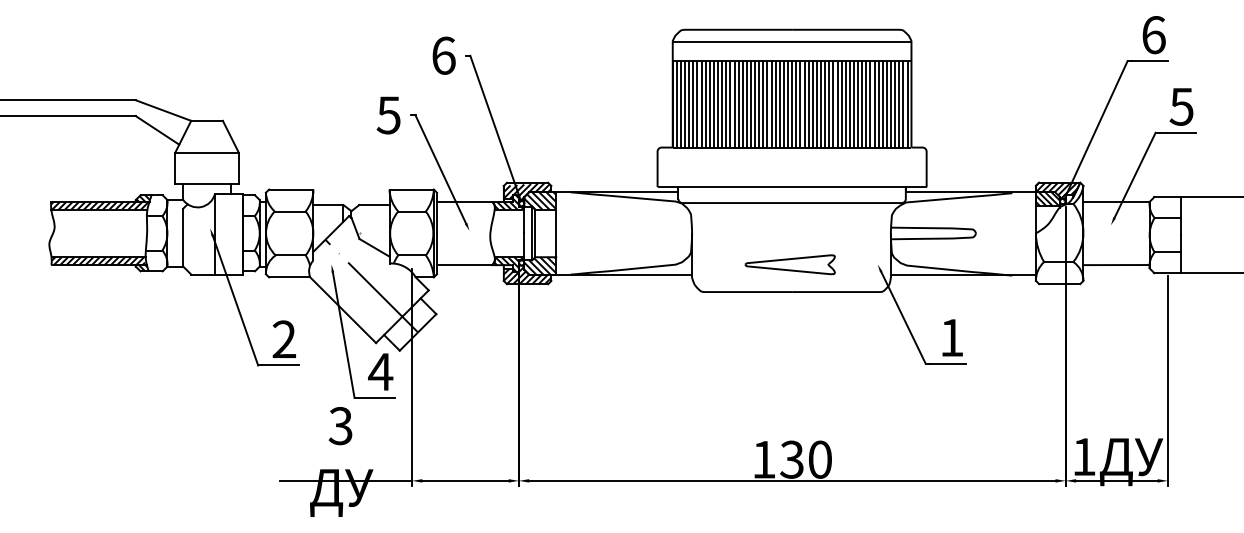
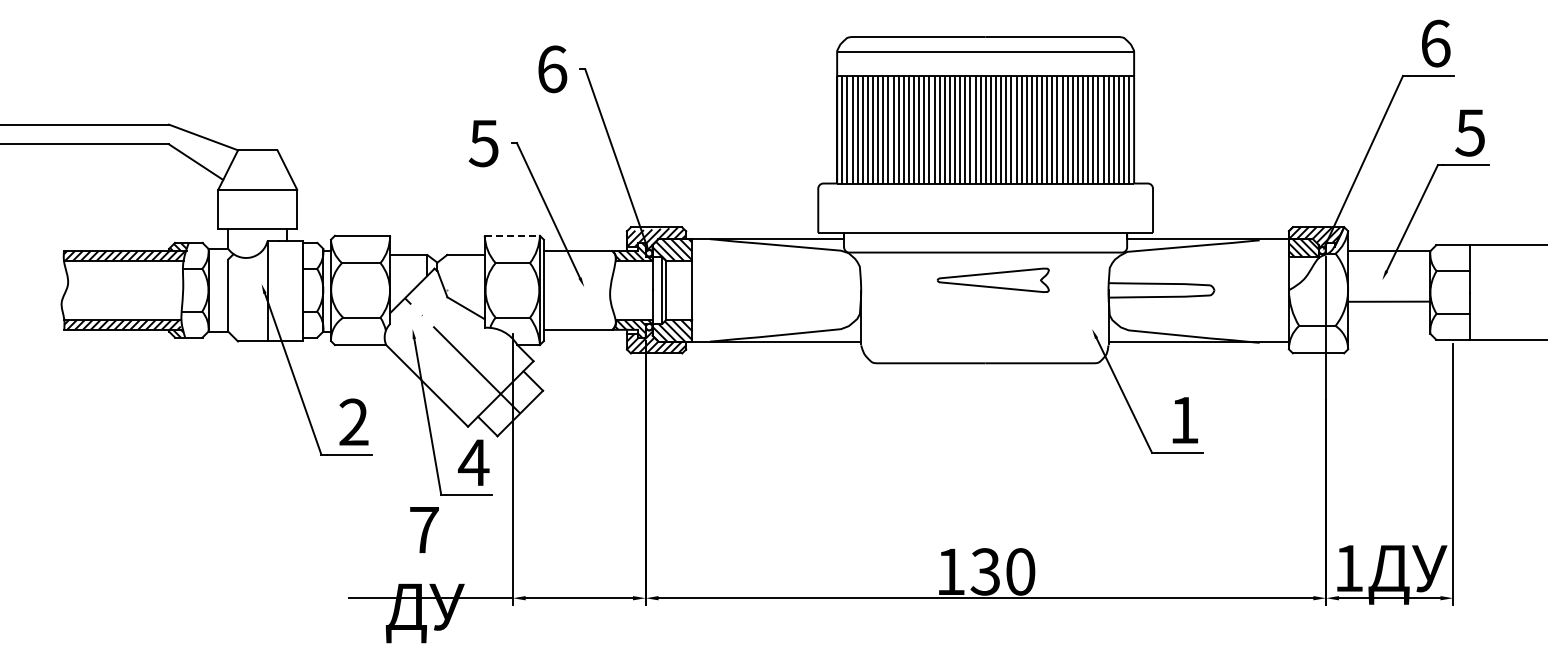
line: (411, 189) -> (512, 235), solid -> dashed
part: (789, 264) -> (992, 279), moved
line: (1116, 264) -> (1389, 301), moved
text: (340, 425) -> (423, 529), 3 -> 7

